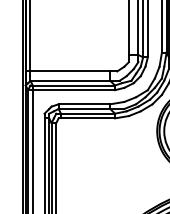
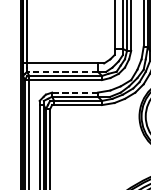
line: (70, 80) -> (62, 71), solid -> dashed
line: (84, 104) -> (75, 92), solid -> dashed

